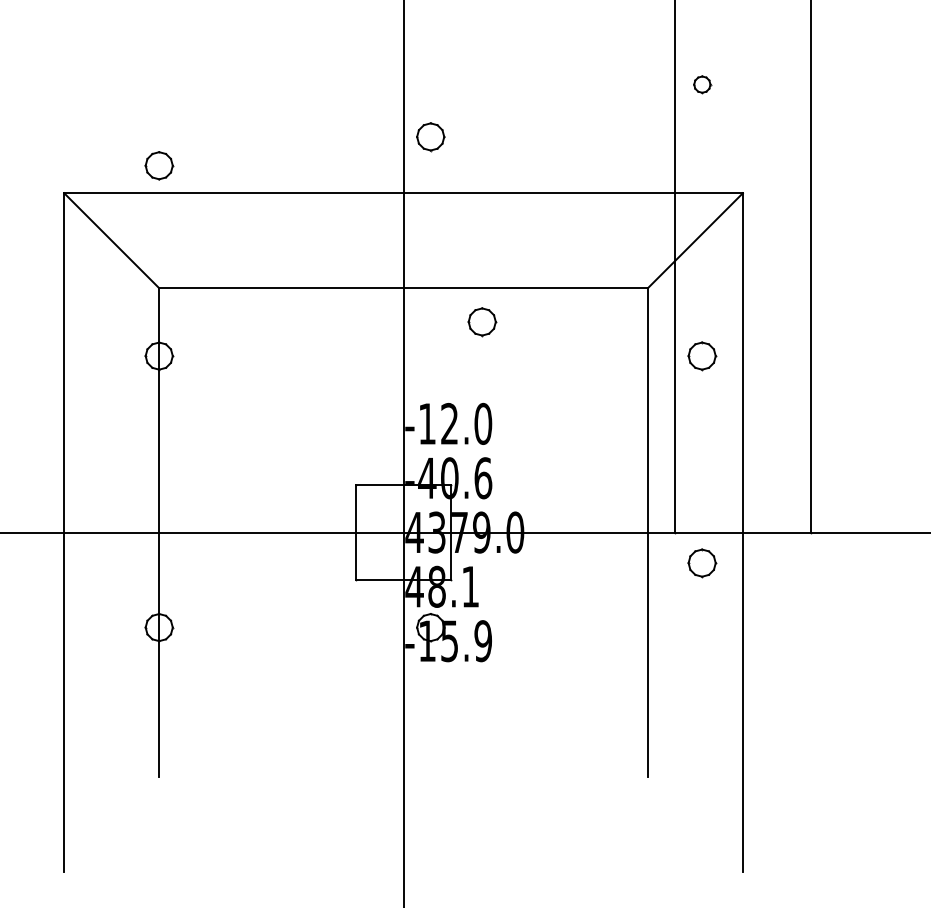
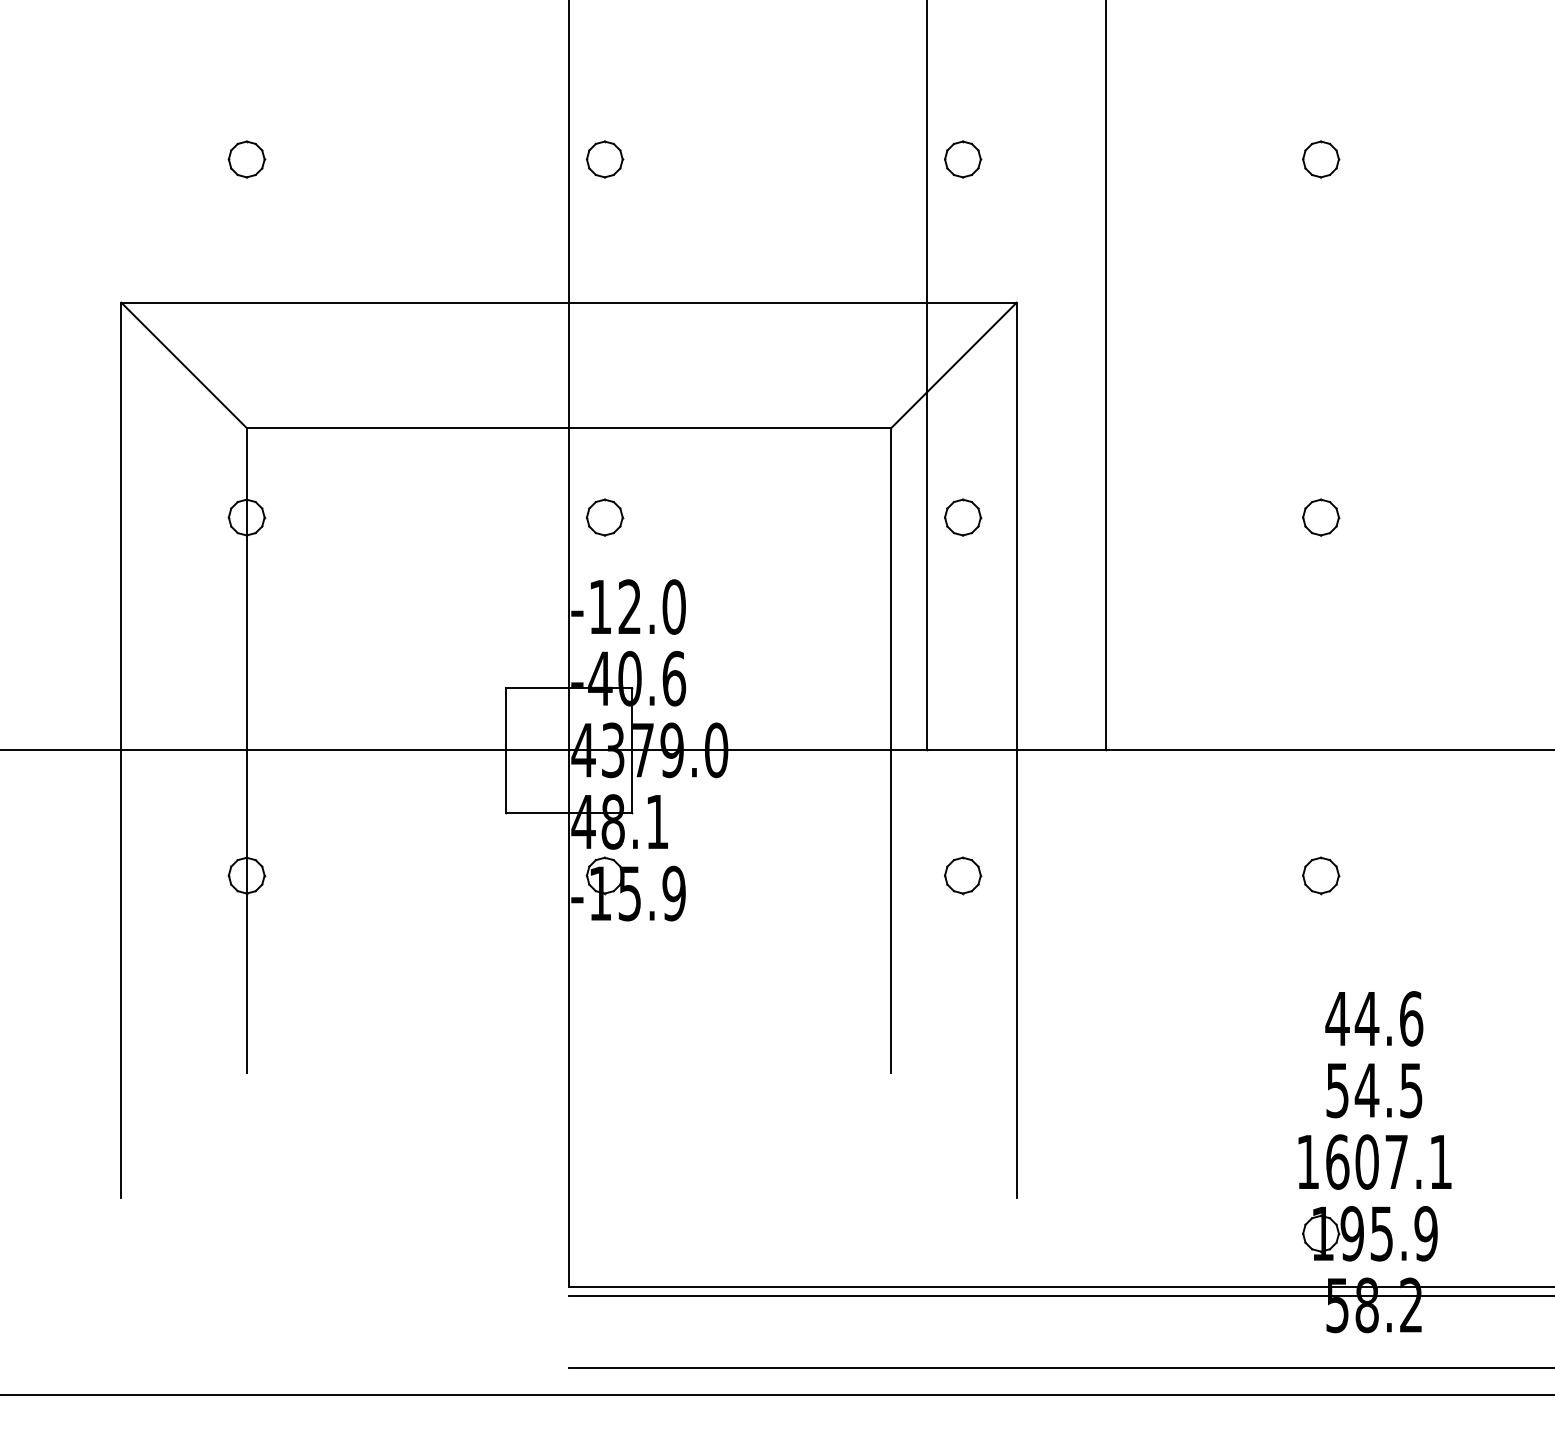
part: (702, 84) -> (963, 159), size x1.67
part: (431, 136) -> (605, 159), moved
part: (159, 165) -> (246, 159), moved
part: (482, 321) -> (605, 517), moved
part: (702, 563) -> (963, 875), moved

